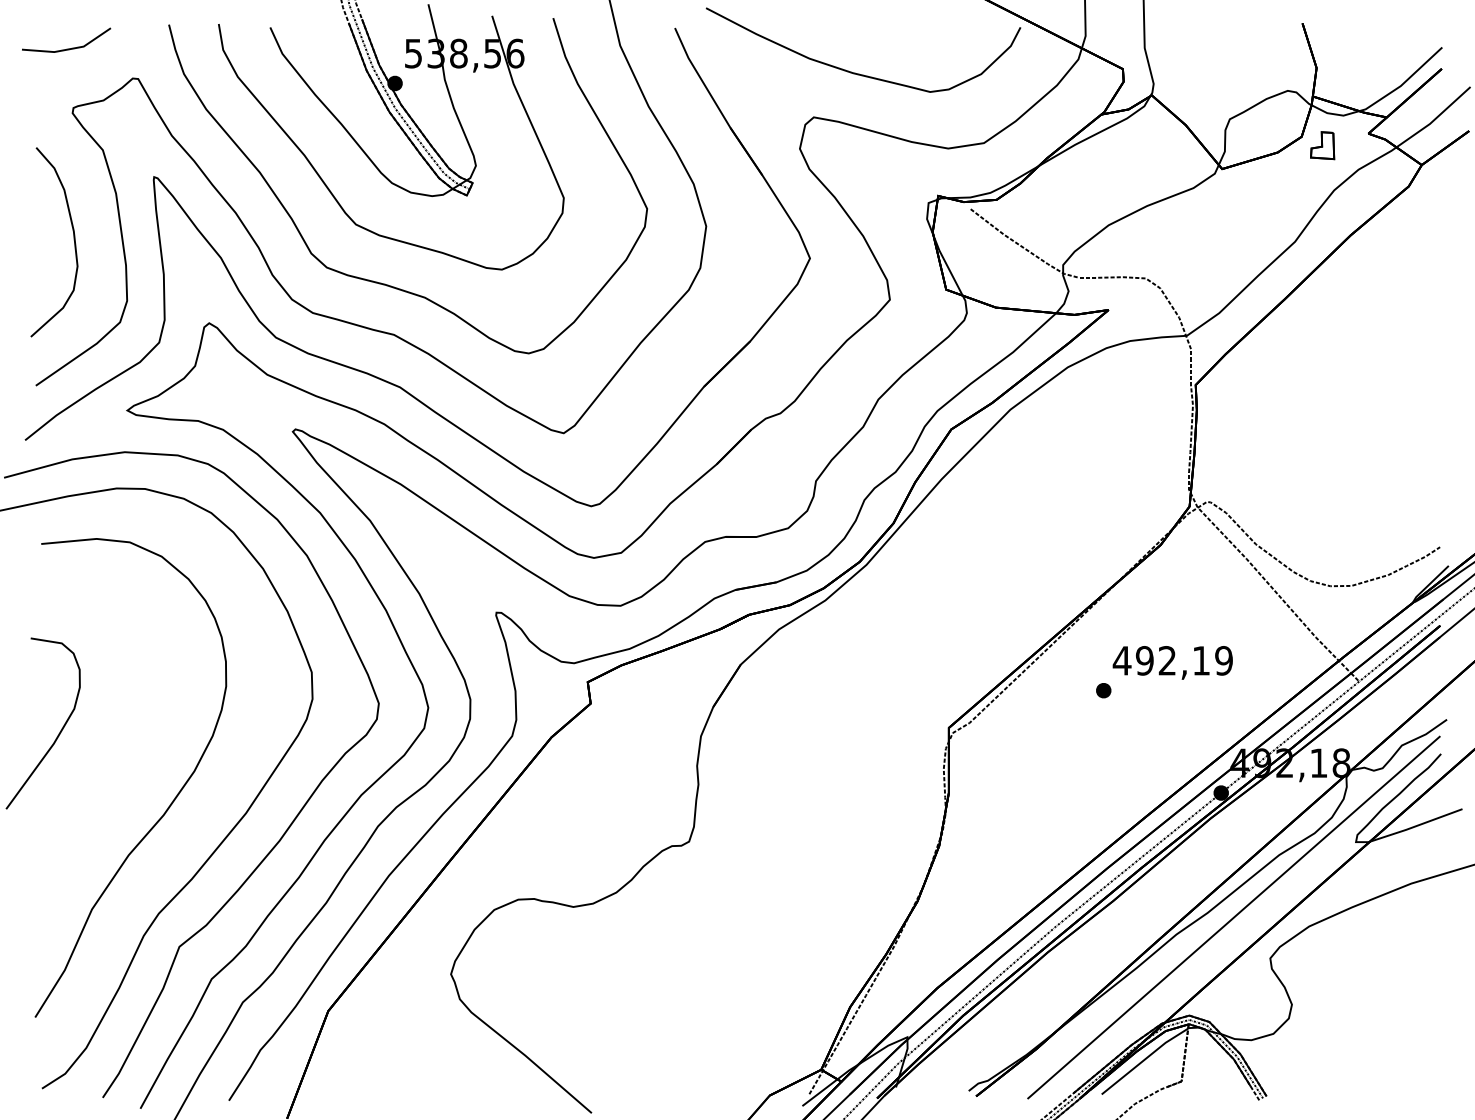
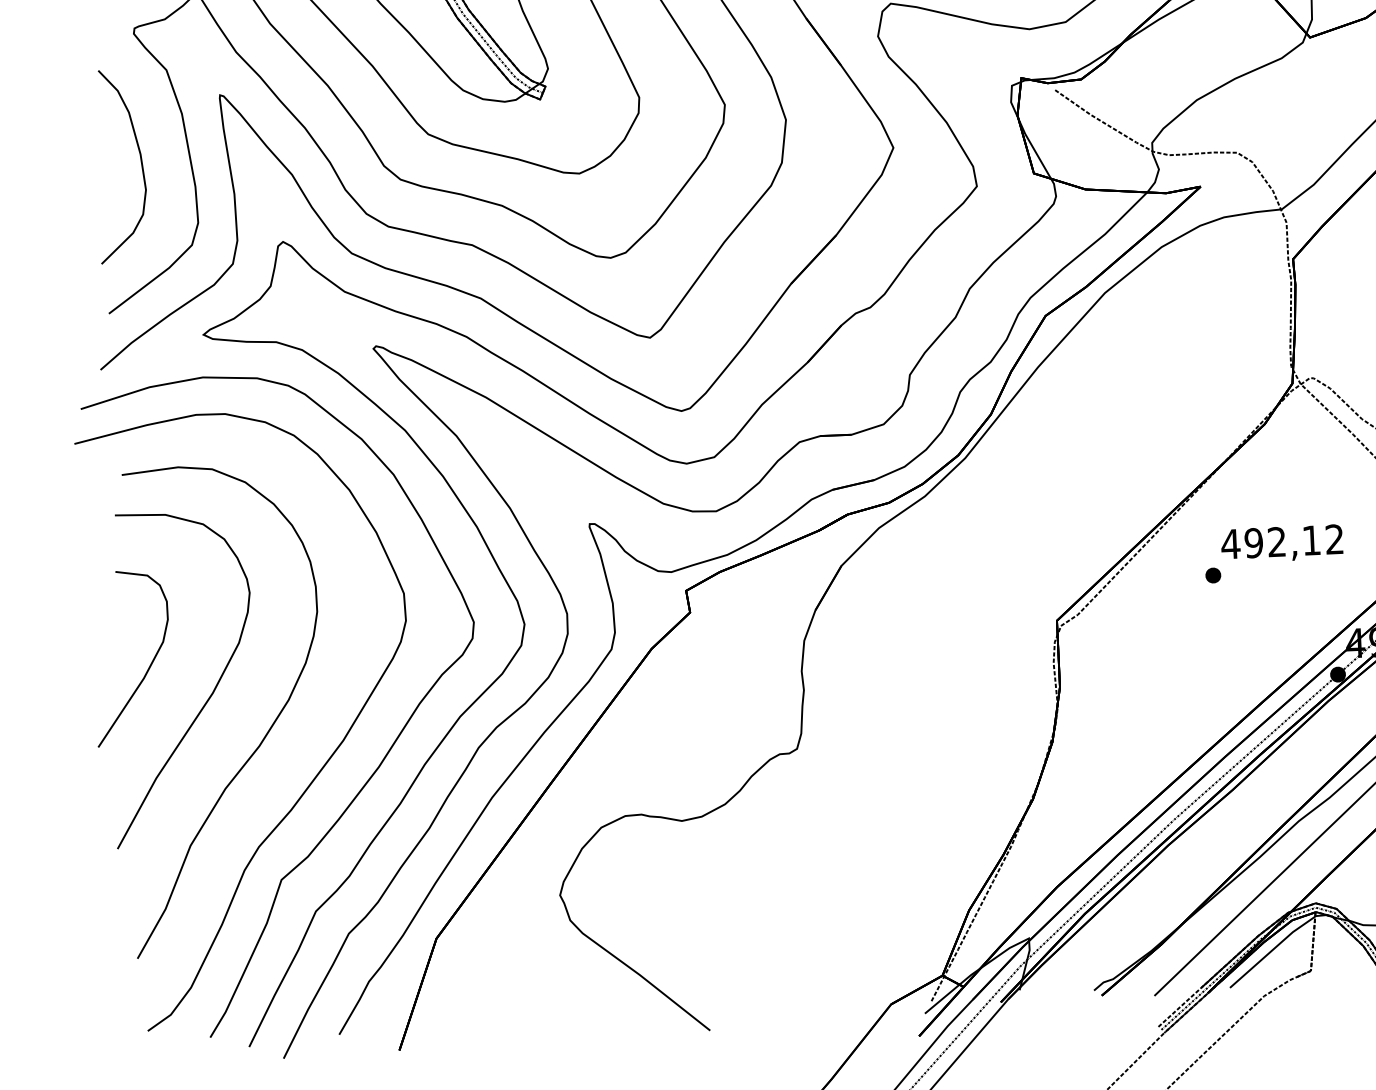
text: (1223, 660) -> (1334, 539), 492,19 -> 492,12
curve: (117, 763) -> (209, 695), added

